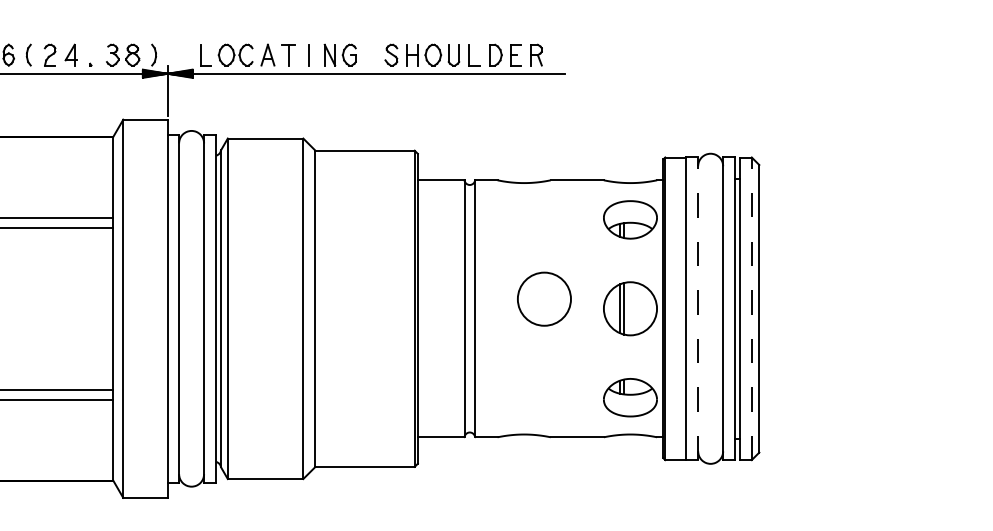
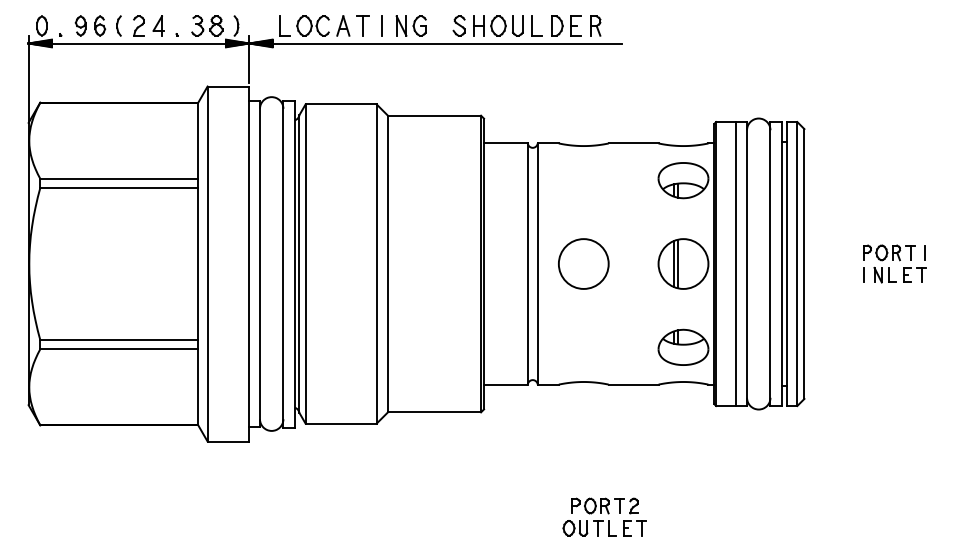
circle: (544, 298) -> (583, 263), moved
line: (698, 308) -> (747, 263), dashed -> solid
part: (855, 308) -> (894, 263), added
line: (751, 309) -> (797, 264), dashed -> solid

